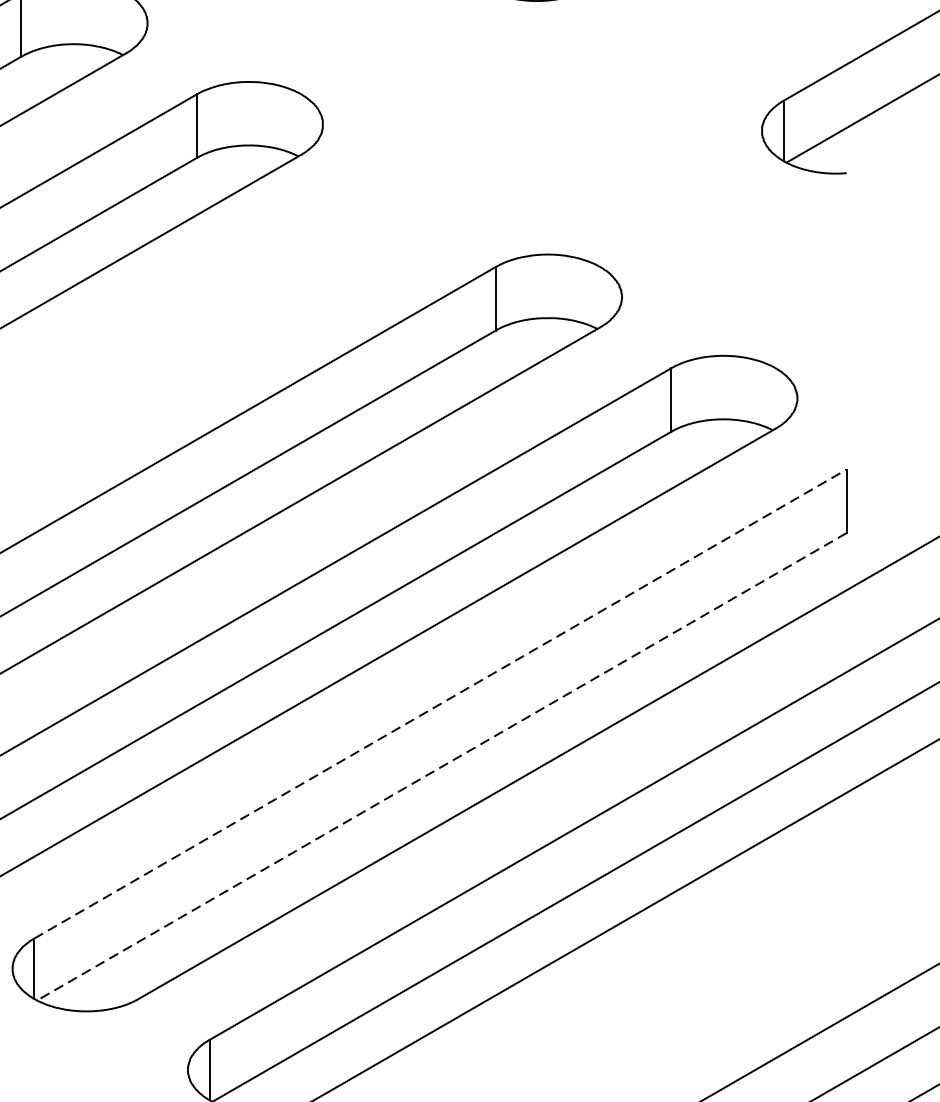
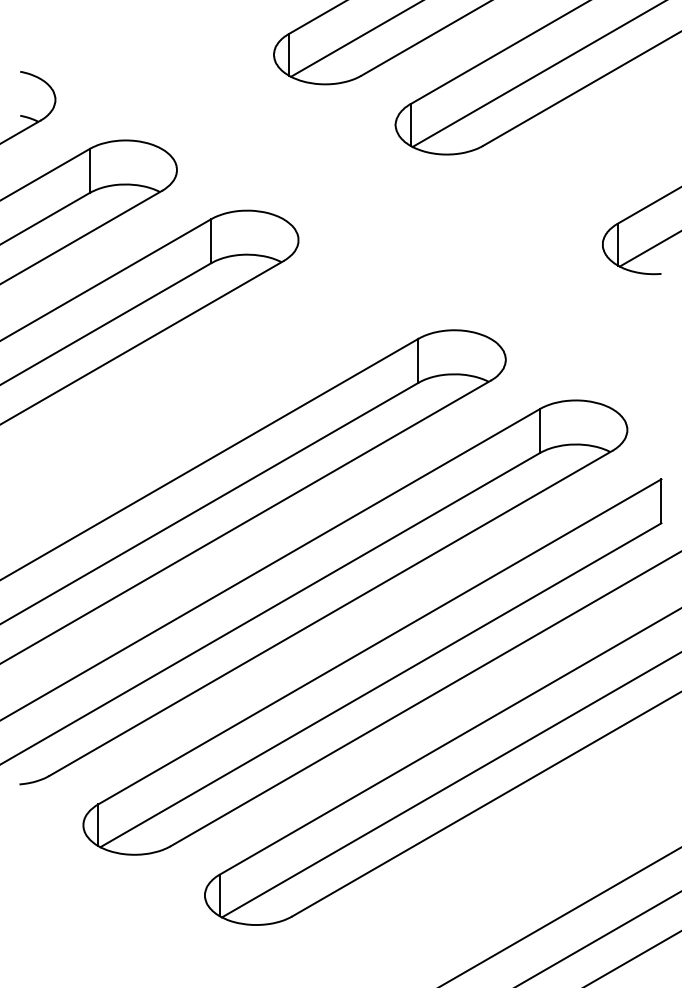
line: (441, 703) -> (380, 641), dashed -> solid
line: (441, 767) -> (380, 685), dashed -> solid

